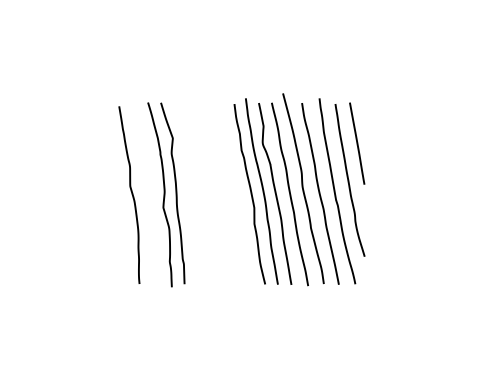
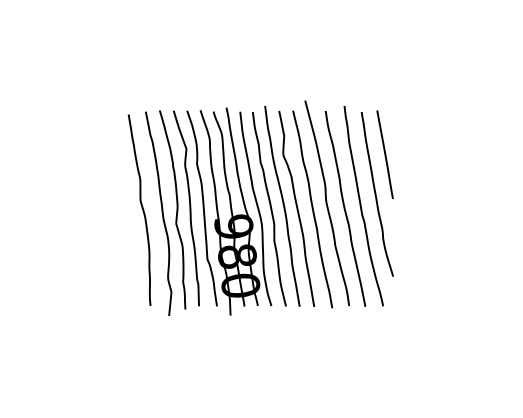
part: (212, 195) -> (229, 210), added
curve: (149, 196) -> (161, 211), added

